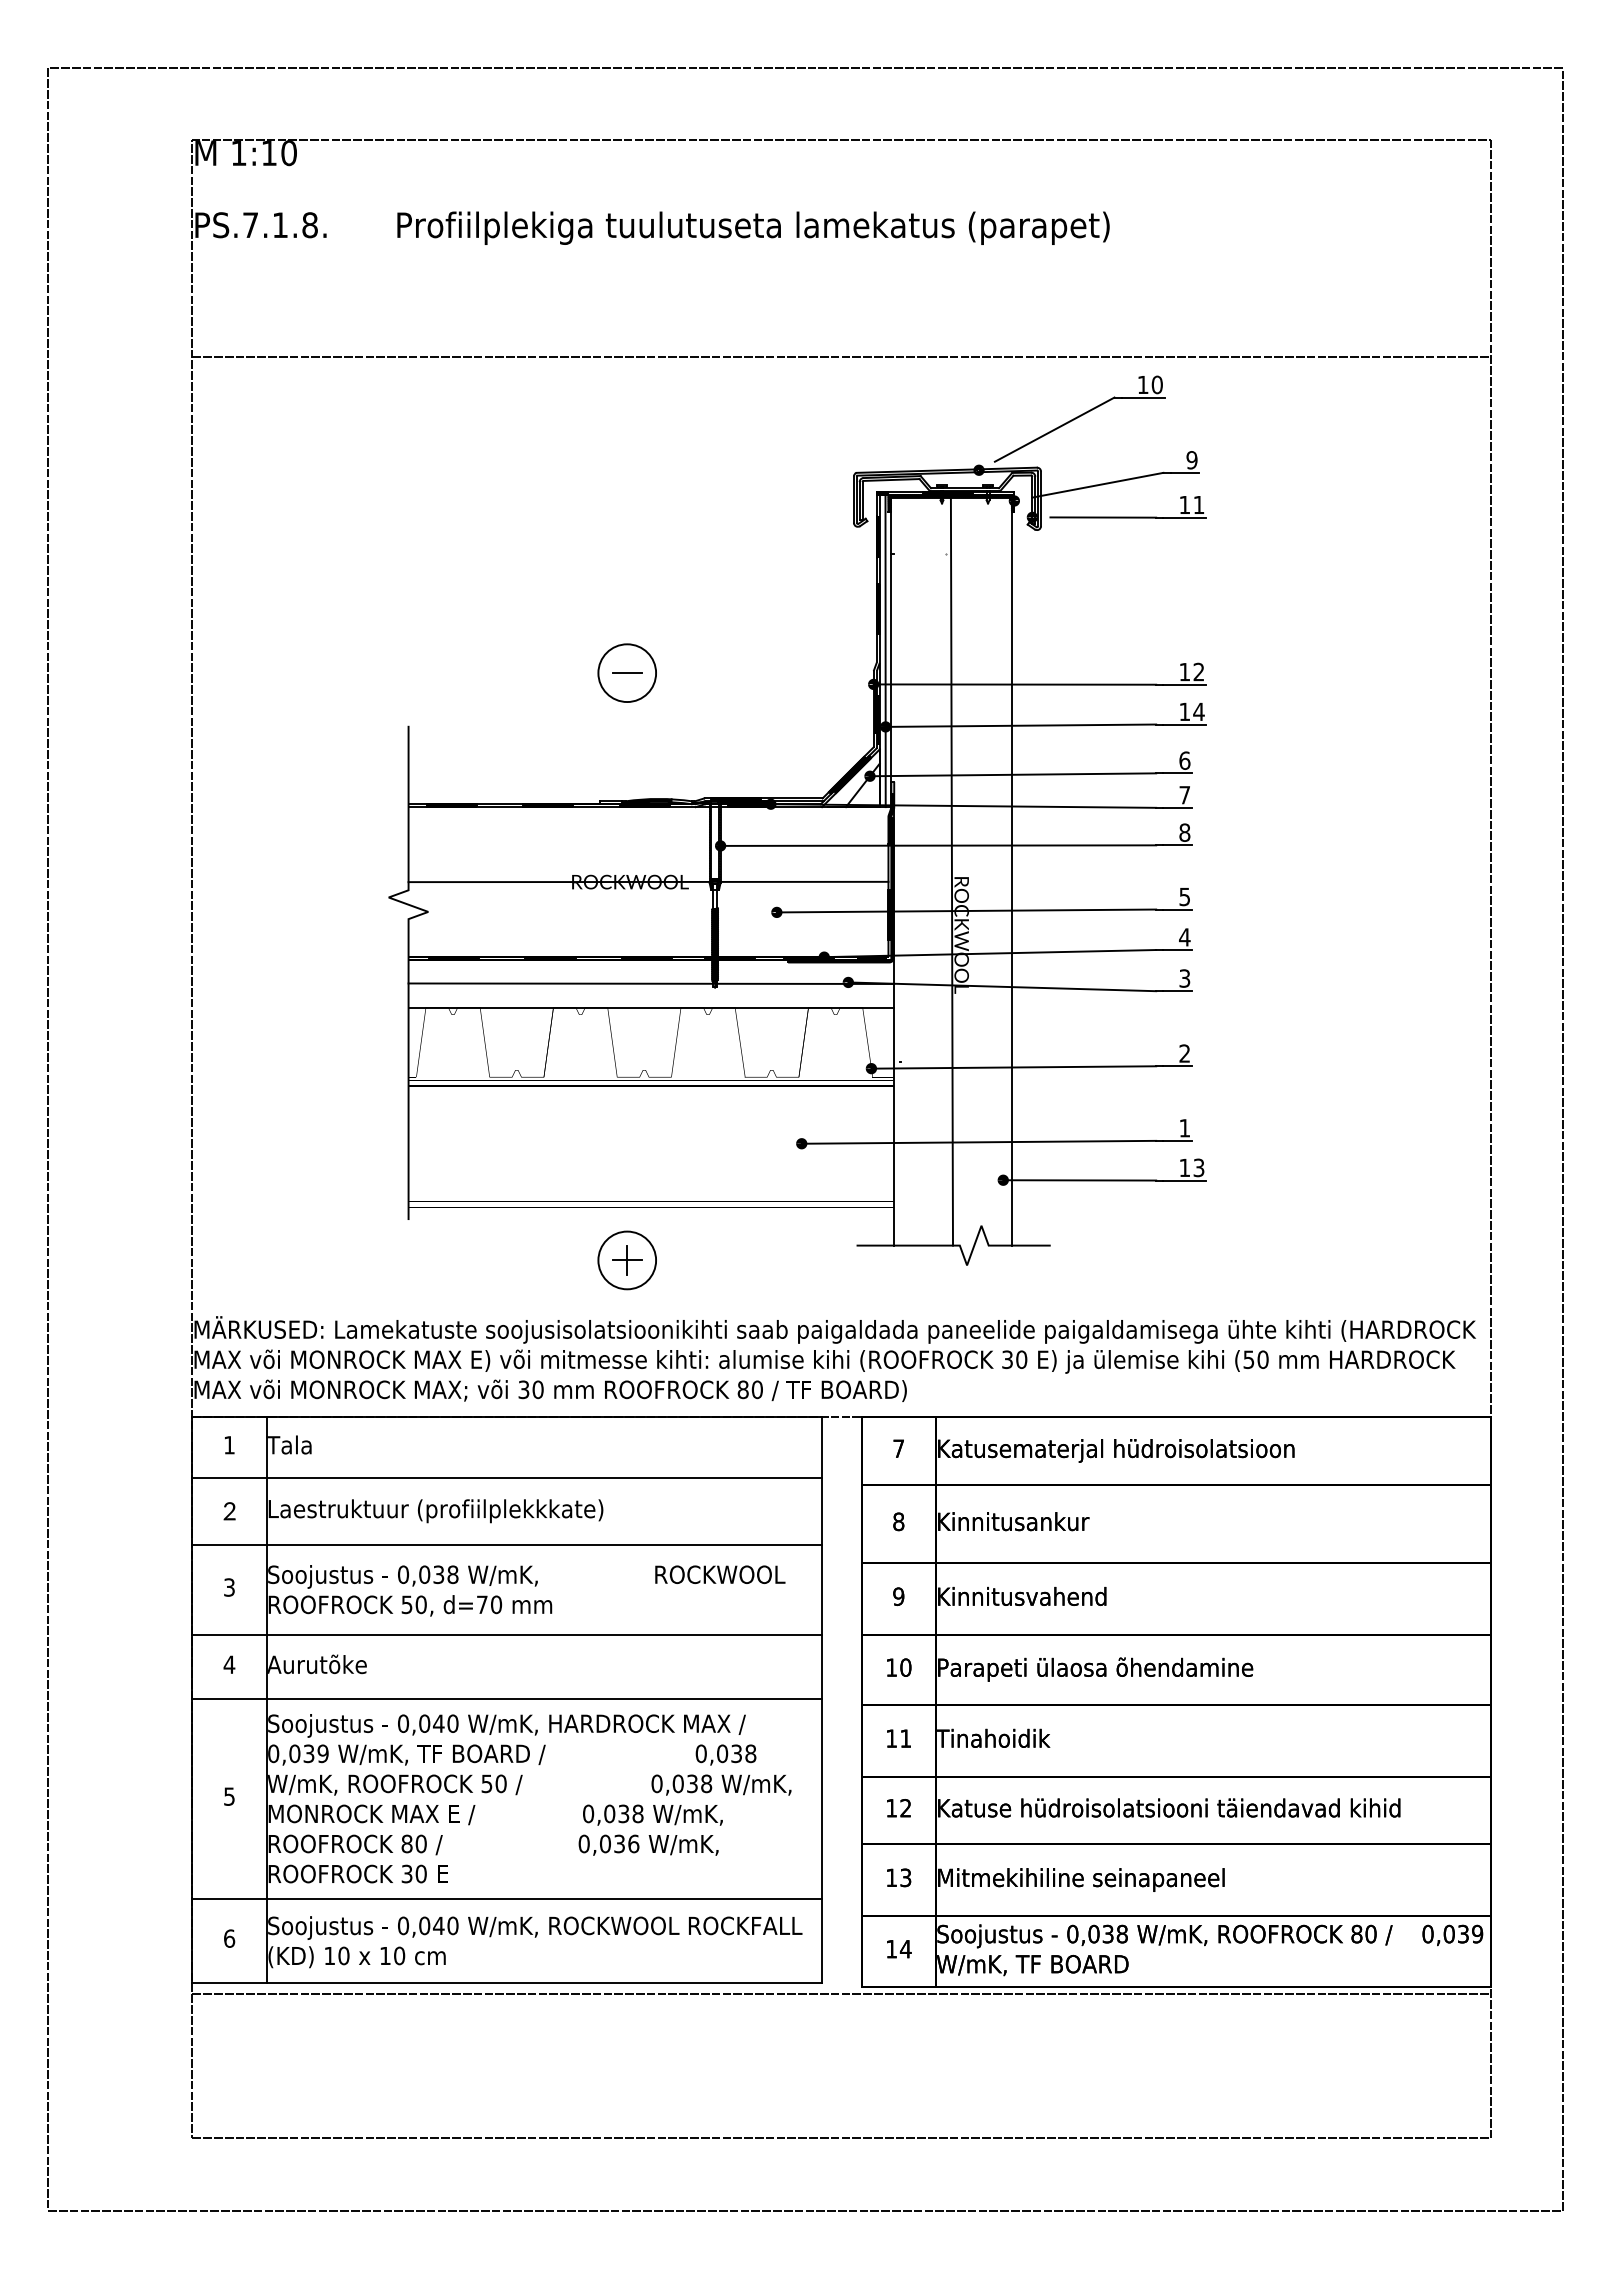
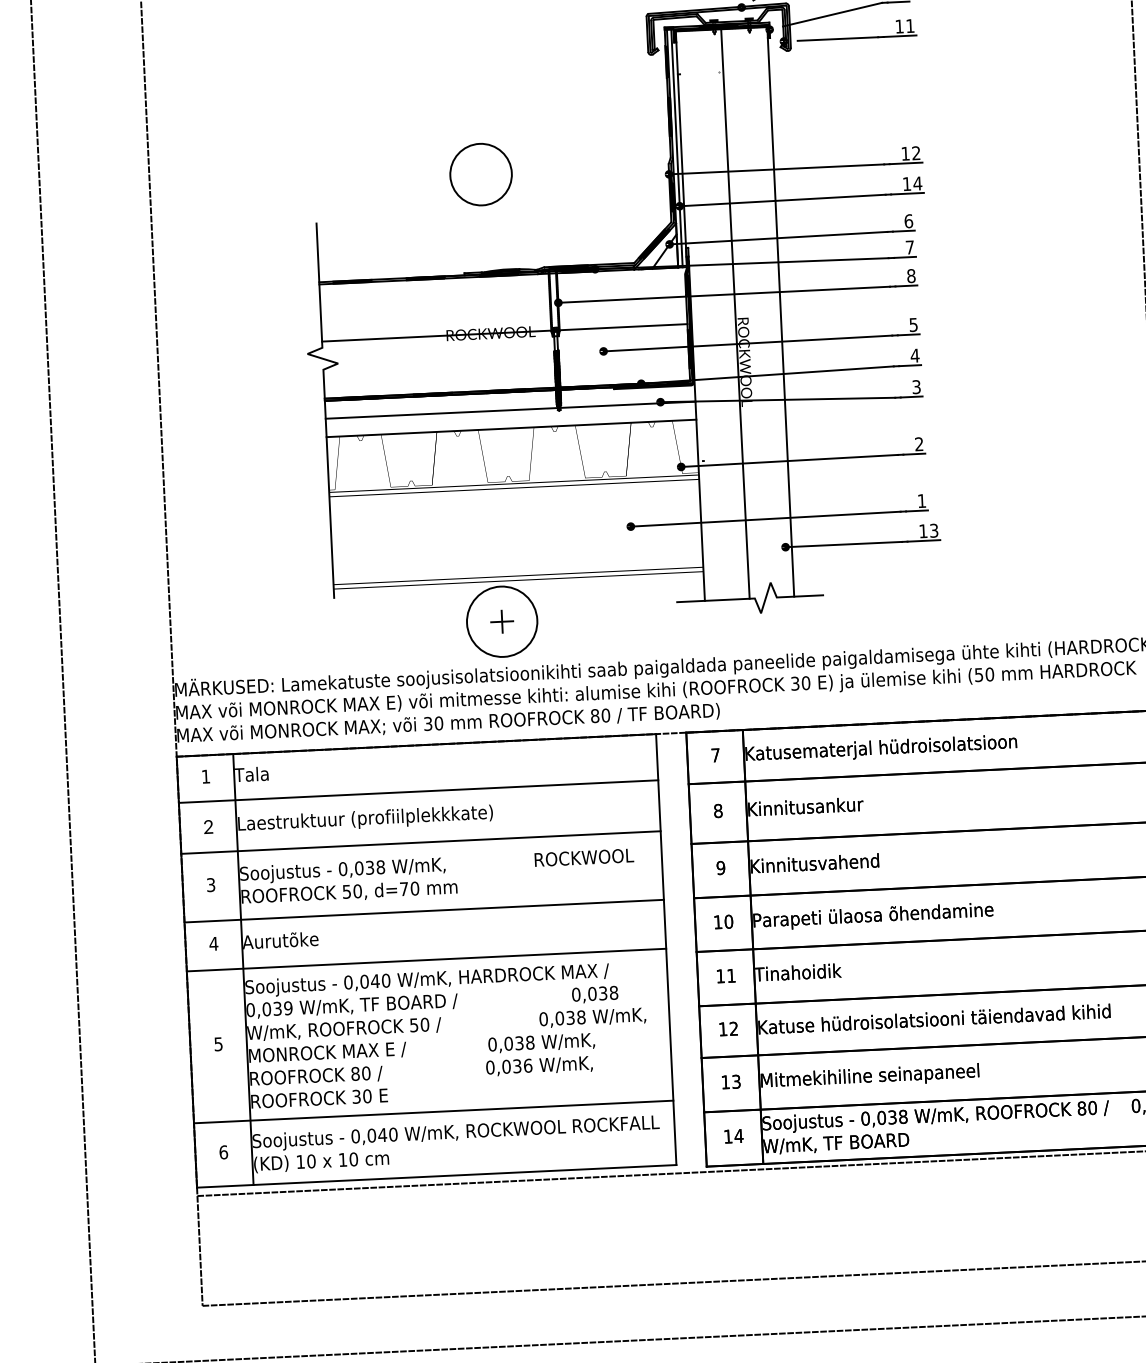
line: (626, 673) -> (480, 174), removed
circle: (627, 673) -> (481, 174), size x1.4
circle: (627, 1260) -> (502, 621), size x1.6

